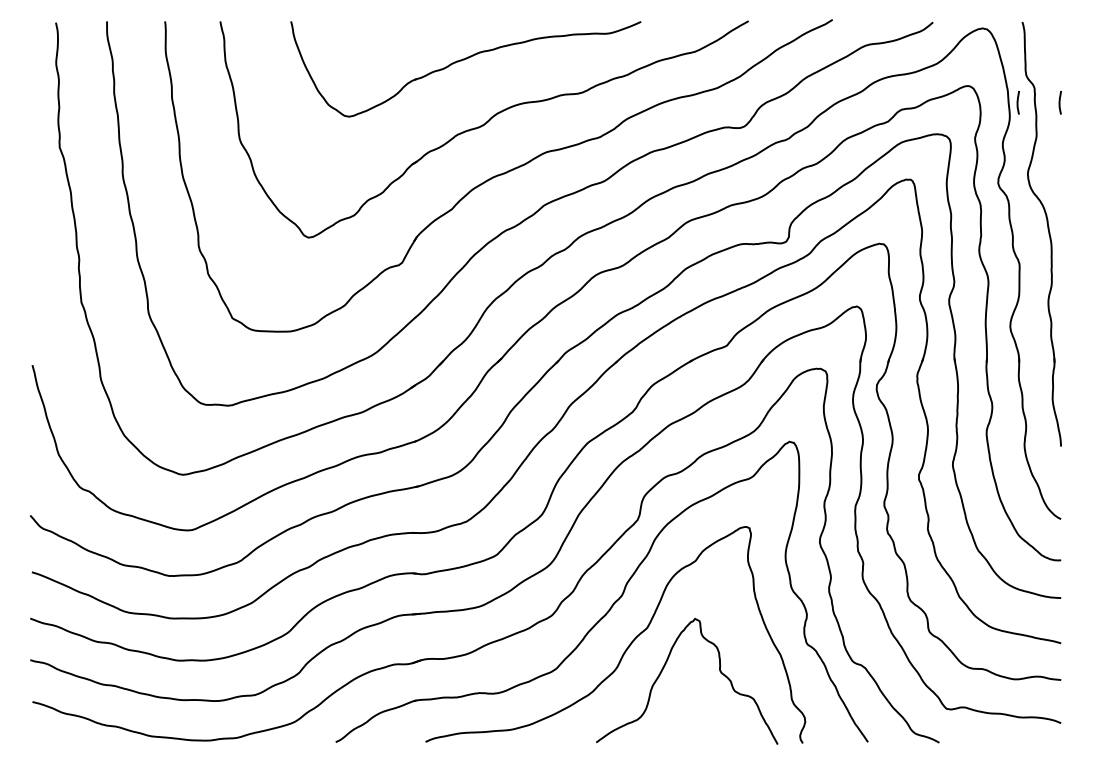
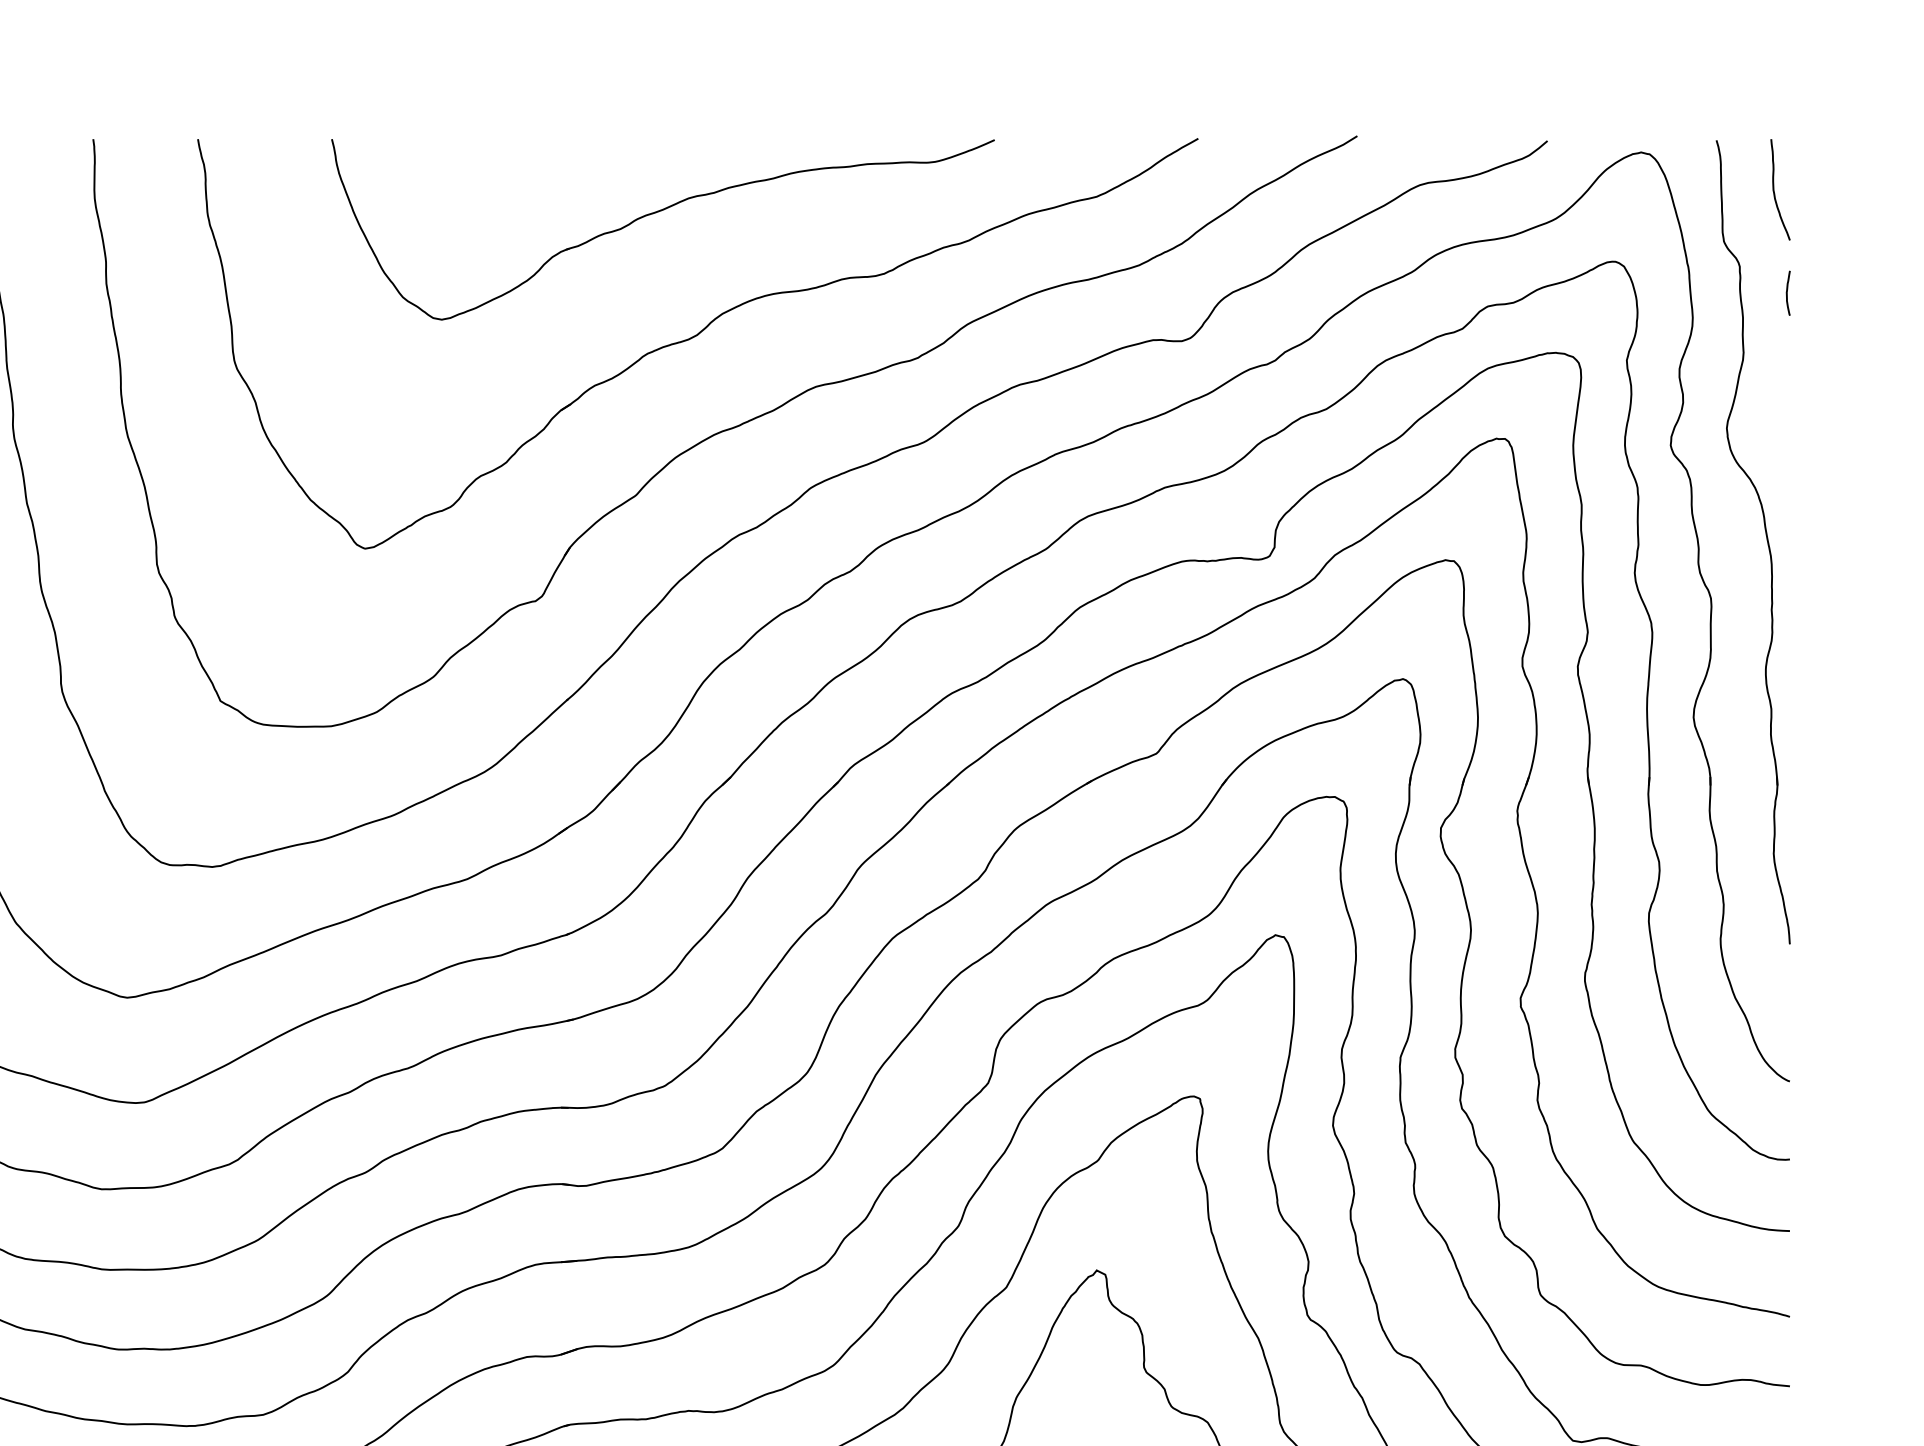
curve: (1053, 47) -> (1775, 188), added
line: (1017, 102) -> (1707, 292), removed

